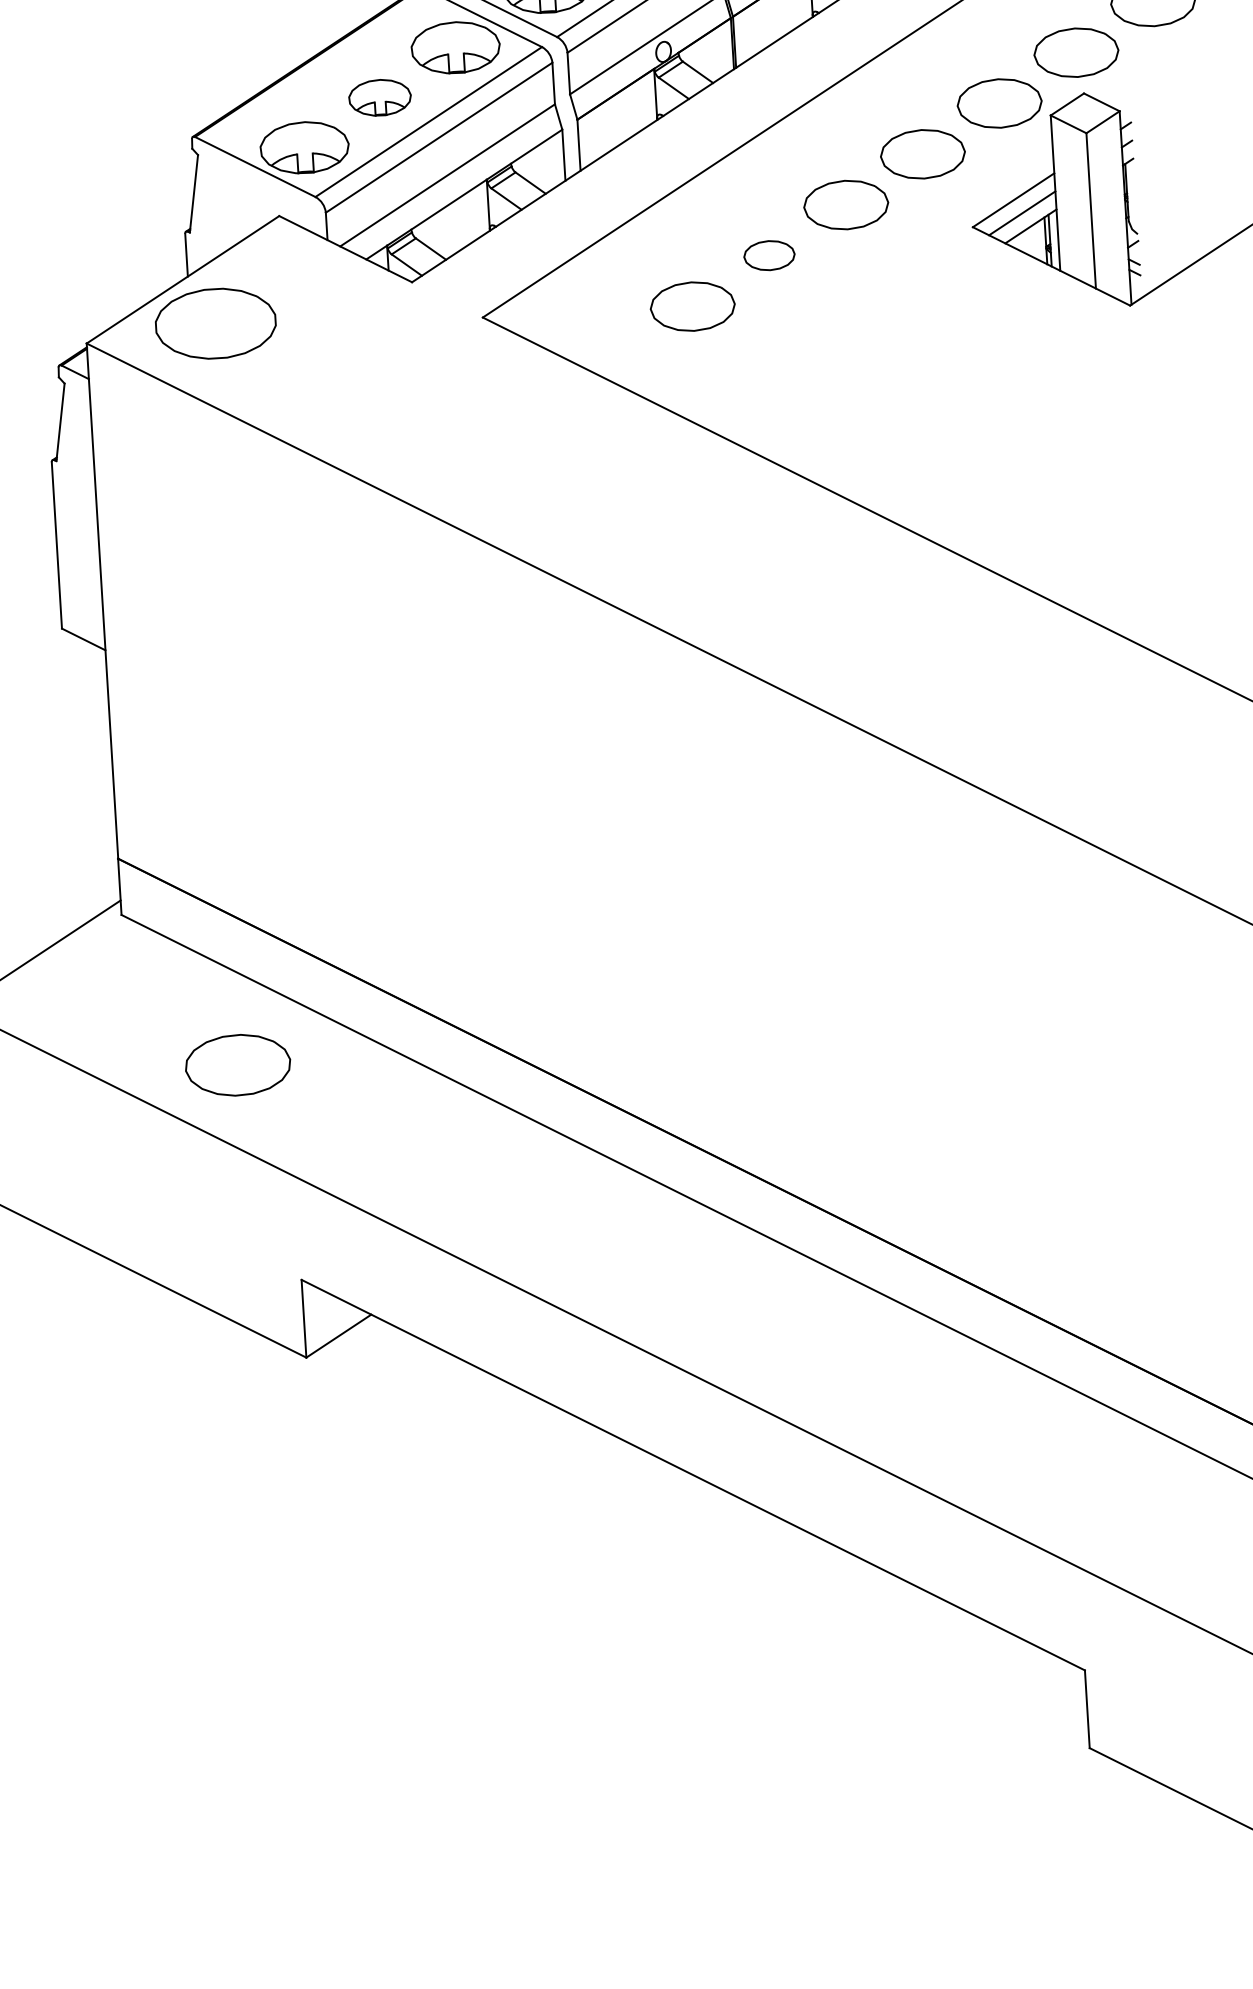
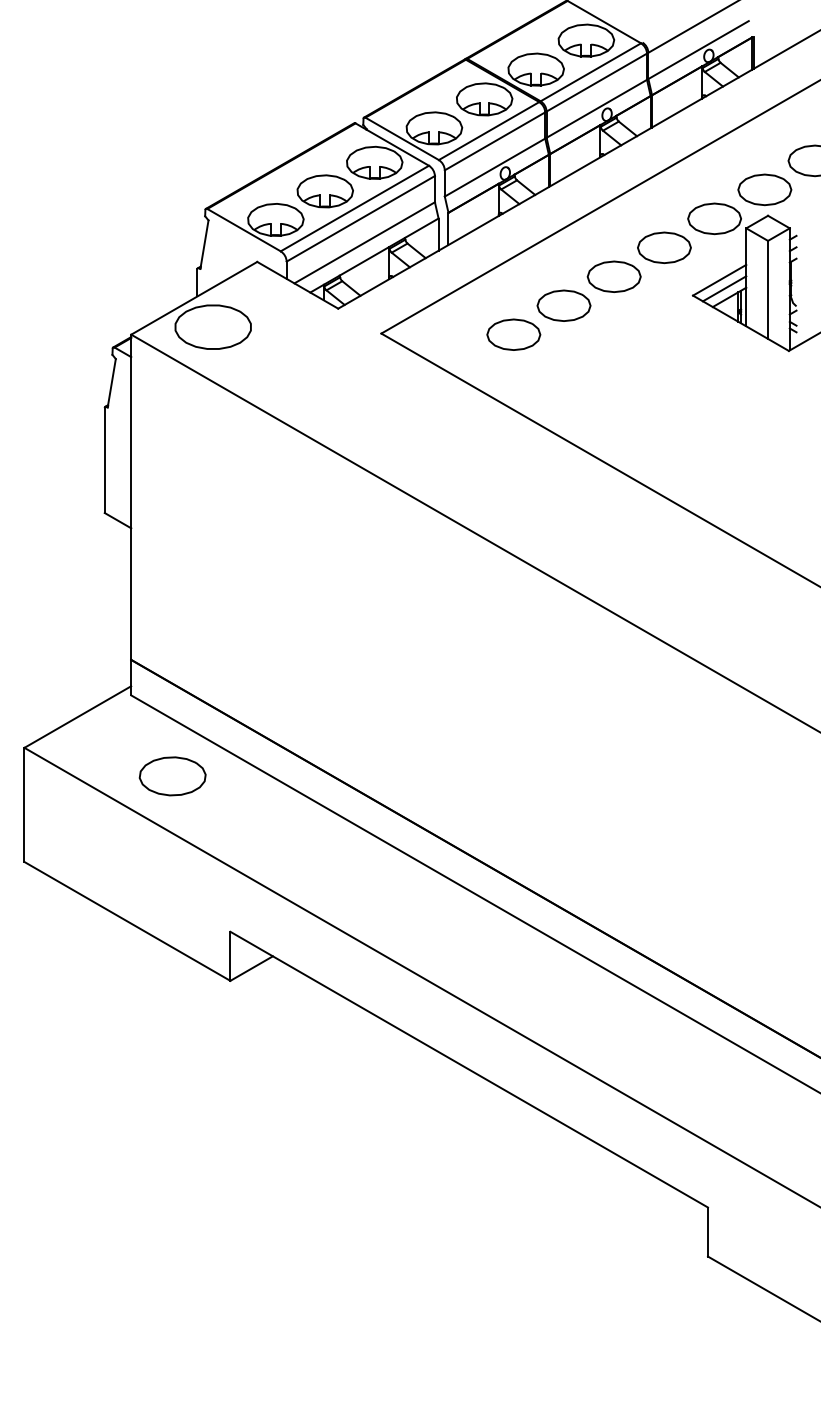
part: (378, 97) -> (324, 191), size x1.43
part: (768, 255) -> (563, 305), size x1.67
part: (237, 1065) -> (172, 776), moved

